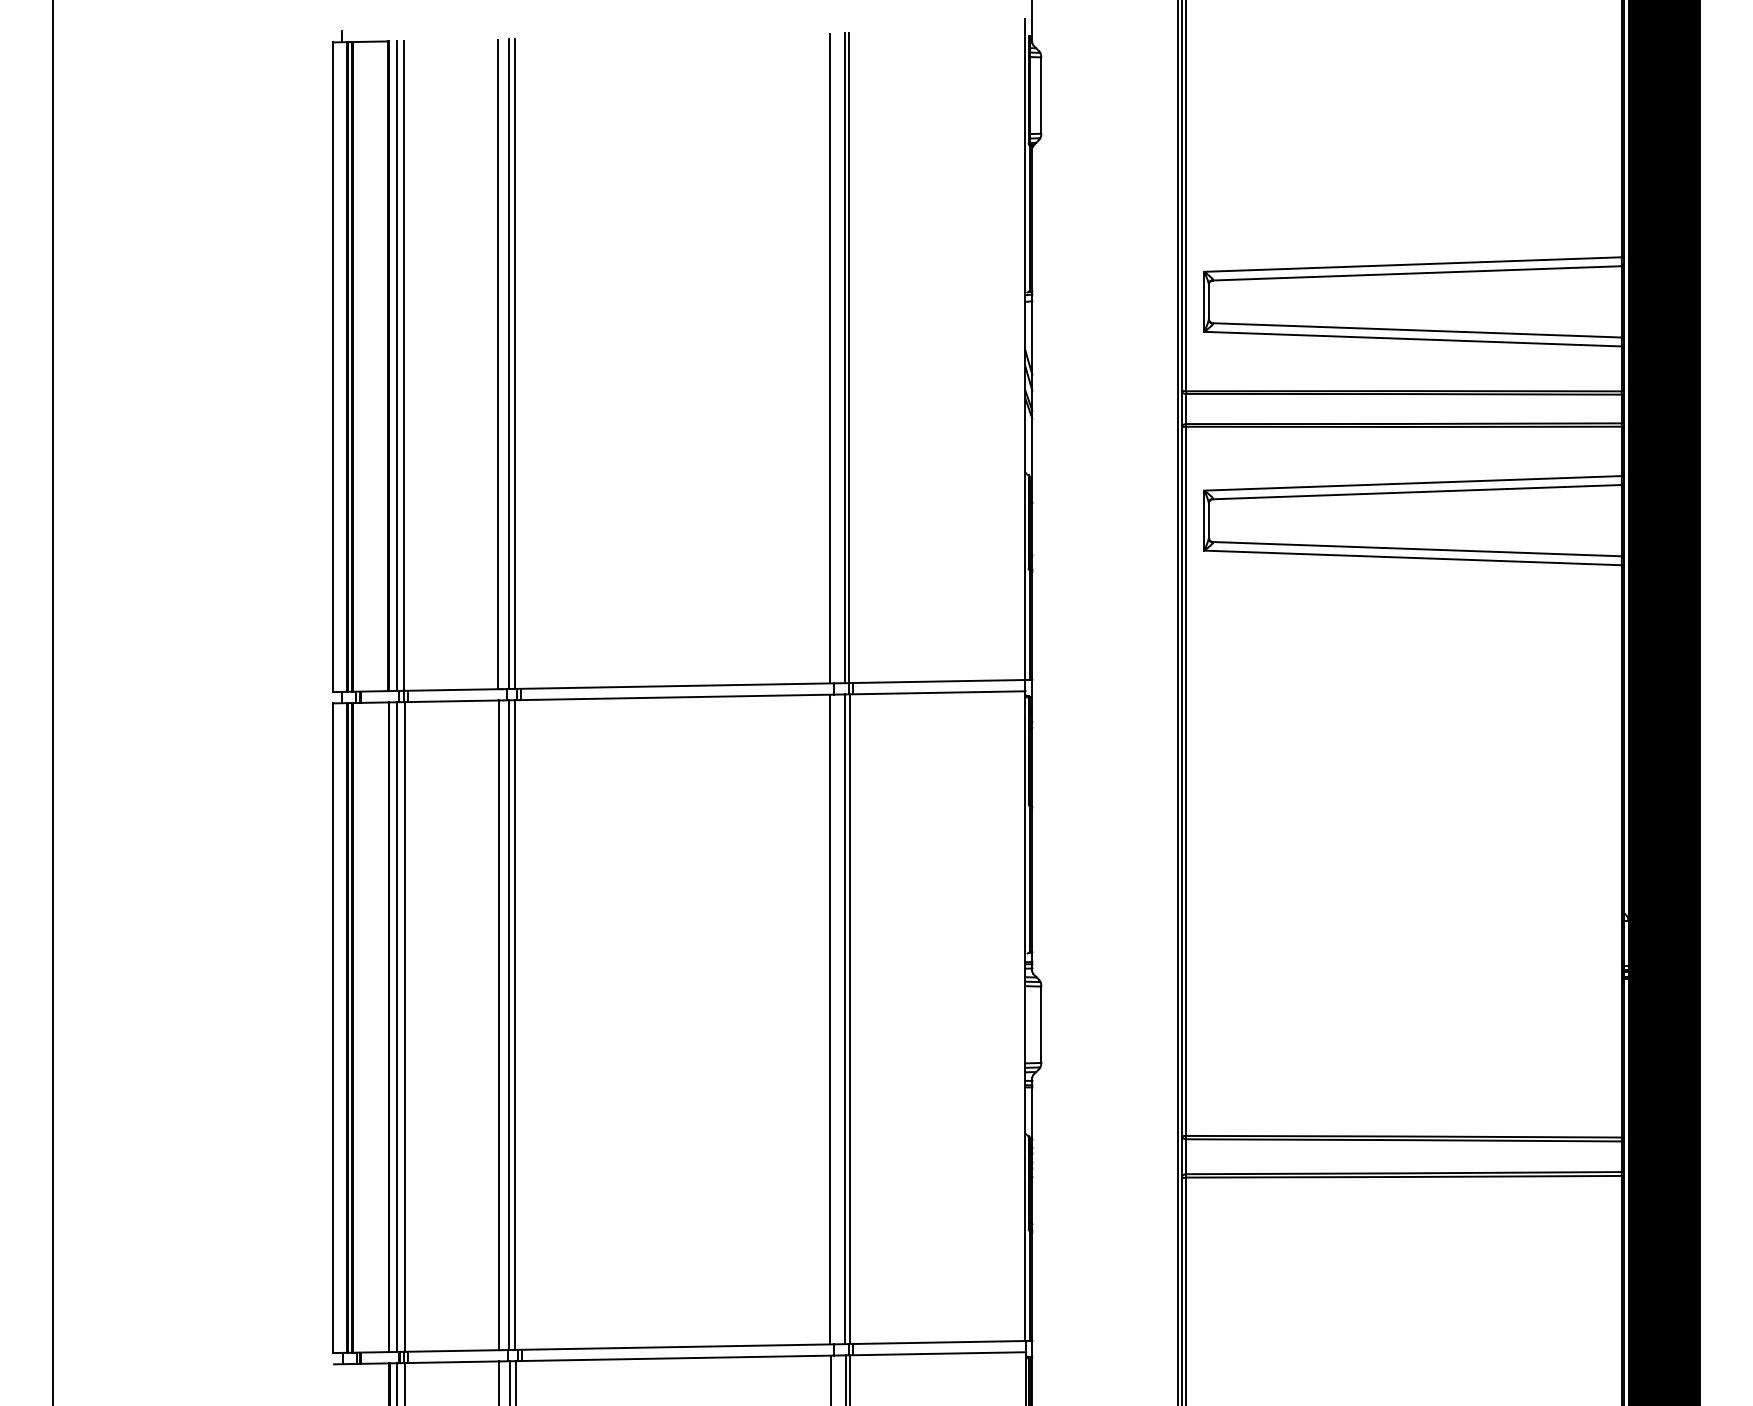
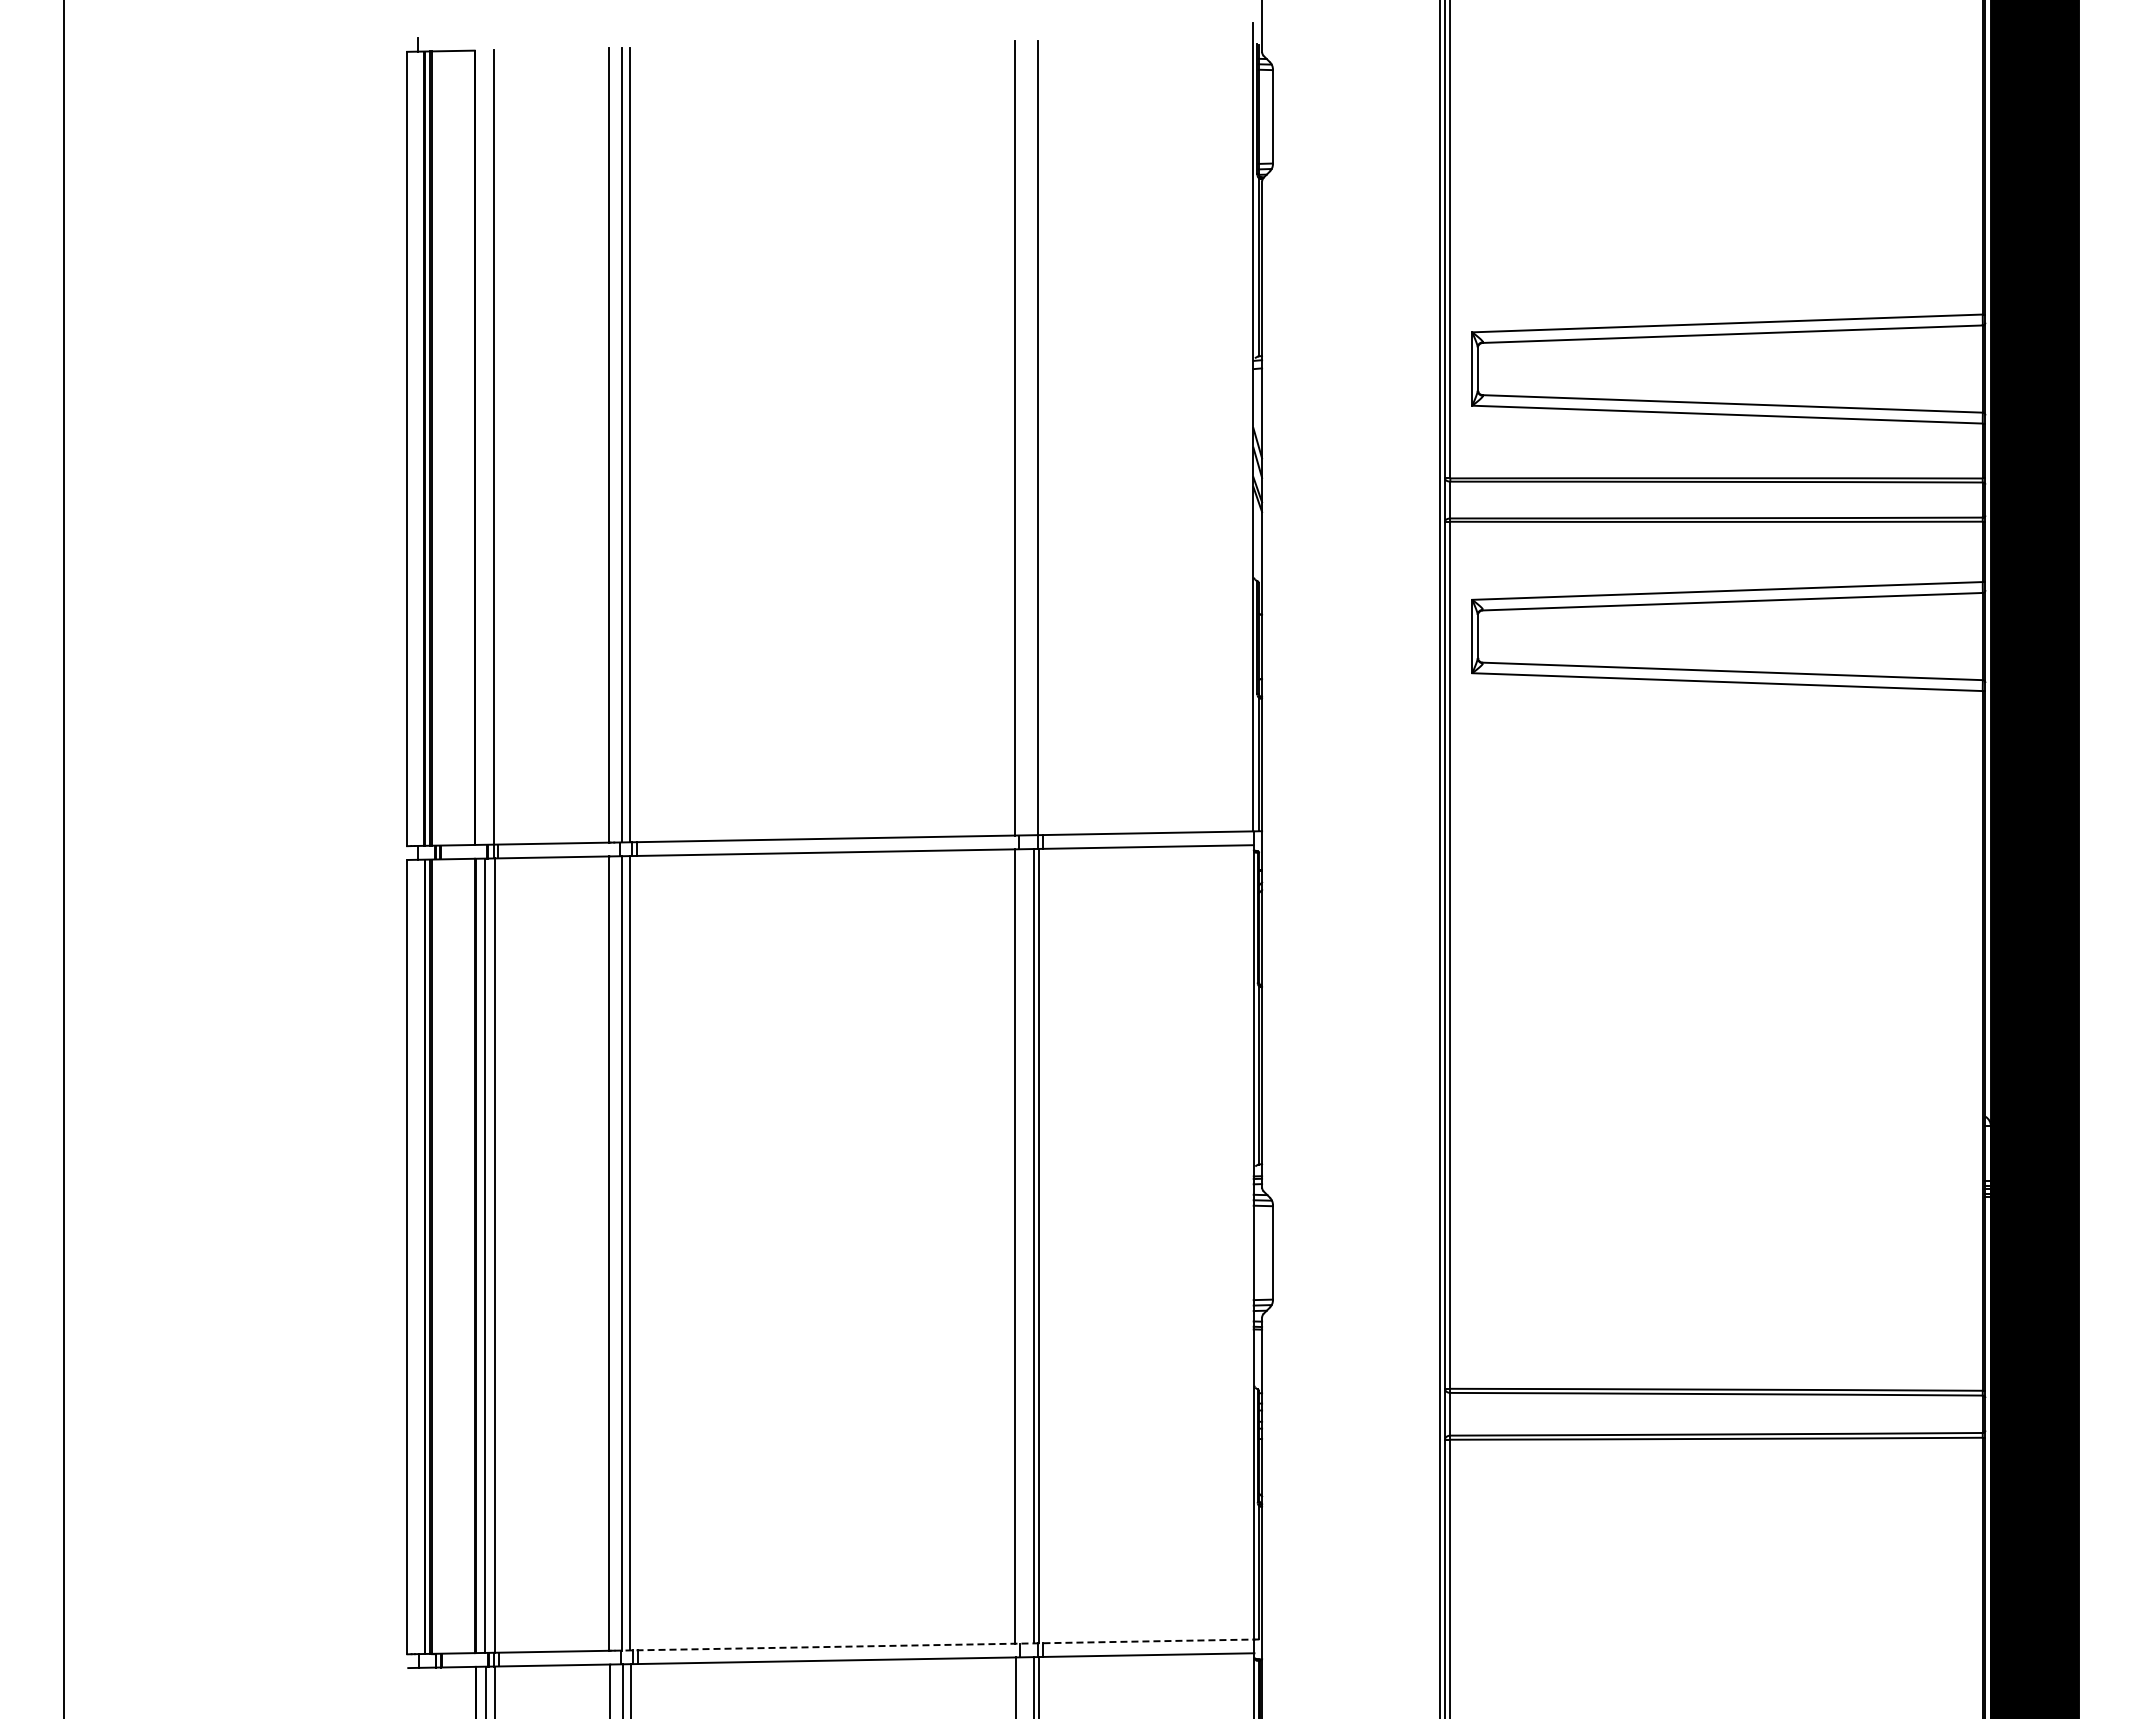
line: (845, 357) -> (1033, 437), removed
line: (396, 366) -> (484, 447), removed
line: (767, 1345) -> (938, 1645), solid -> dashed

